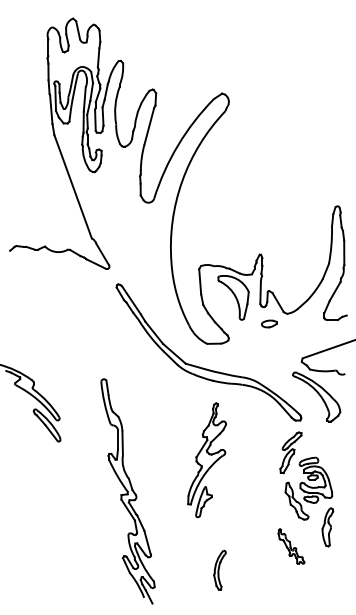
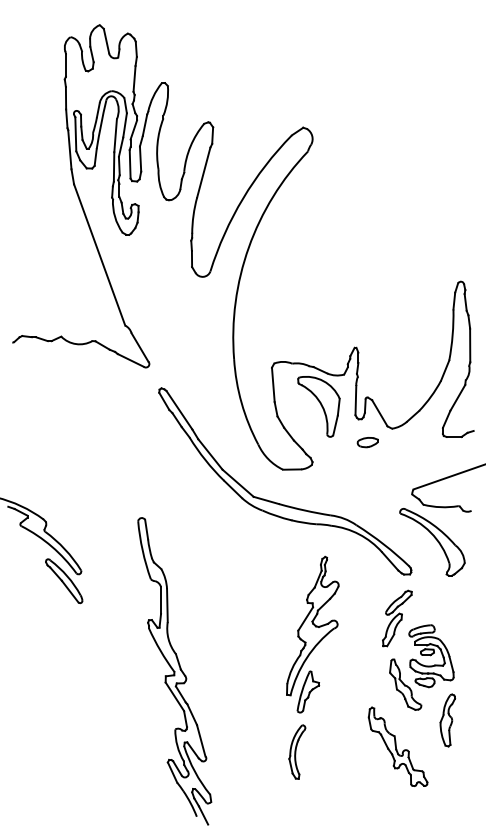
part: (206, 460) -> (312, 634), moved
part: (291, 546) -> (397, 746), size x1.67
part: (220, 569) -> (297, 751), moved

